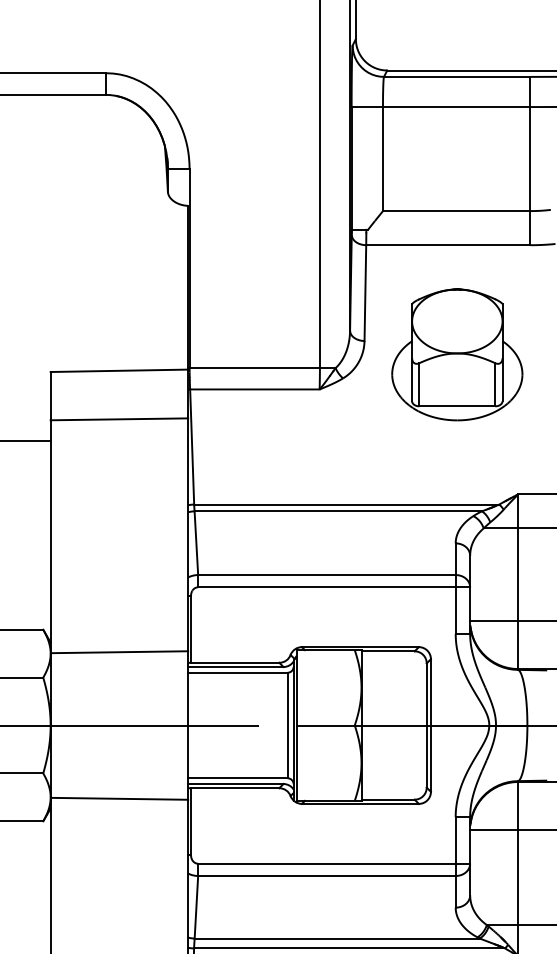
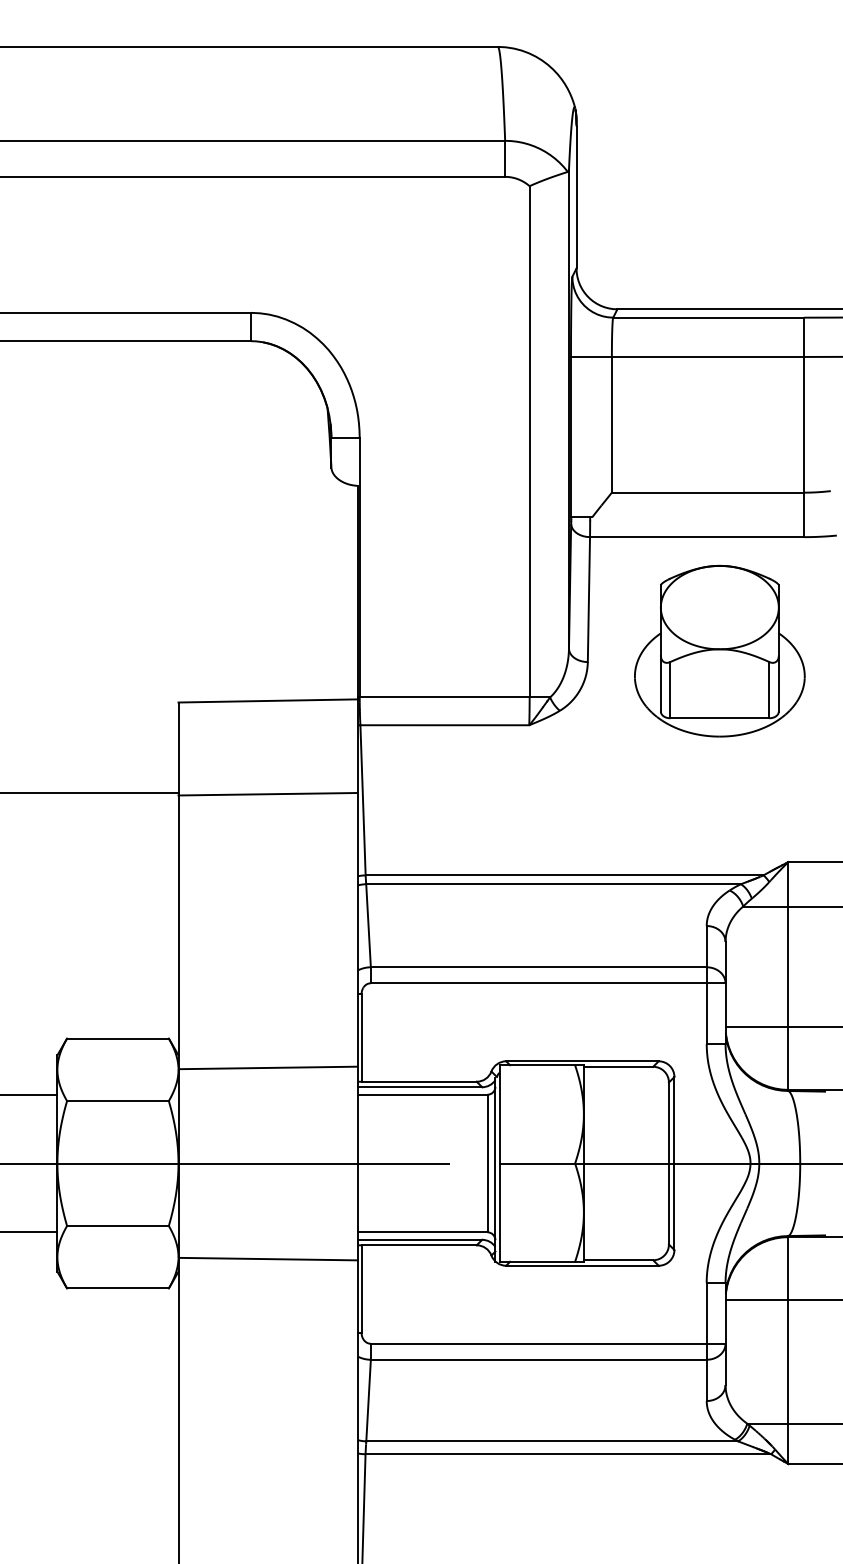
part: (457, 354) -> (719, 650), moved
line: (118, 418) -> (267, 793), moved

